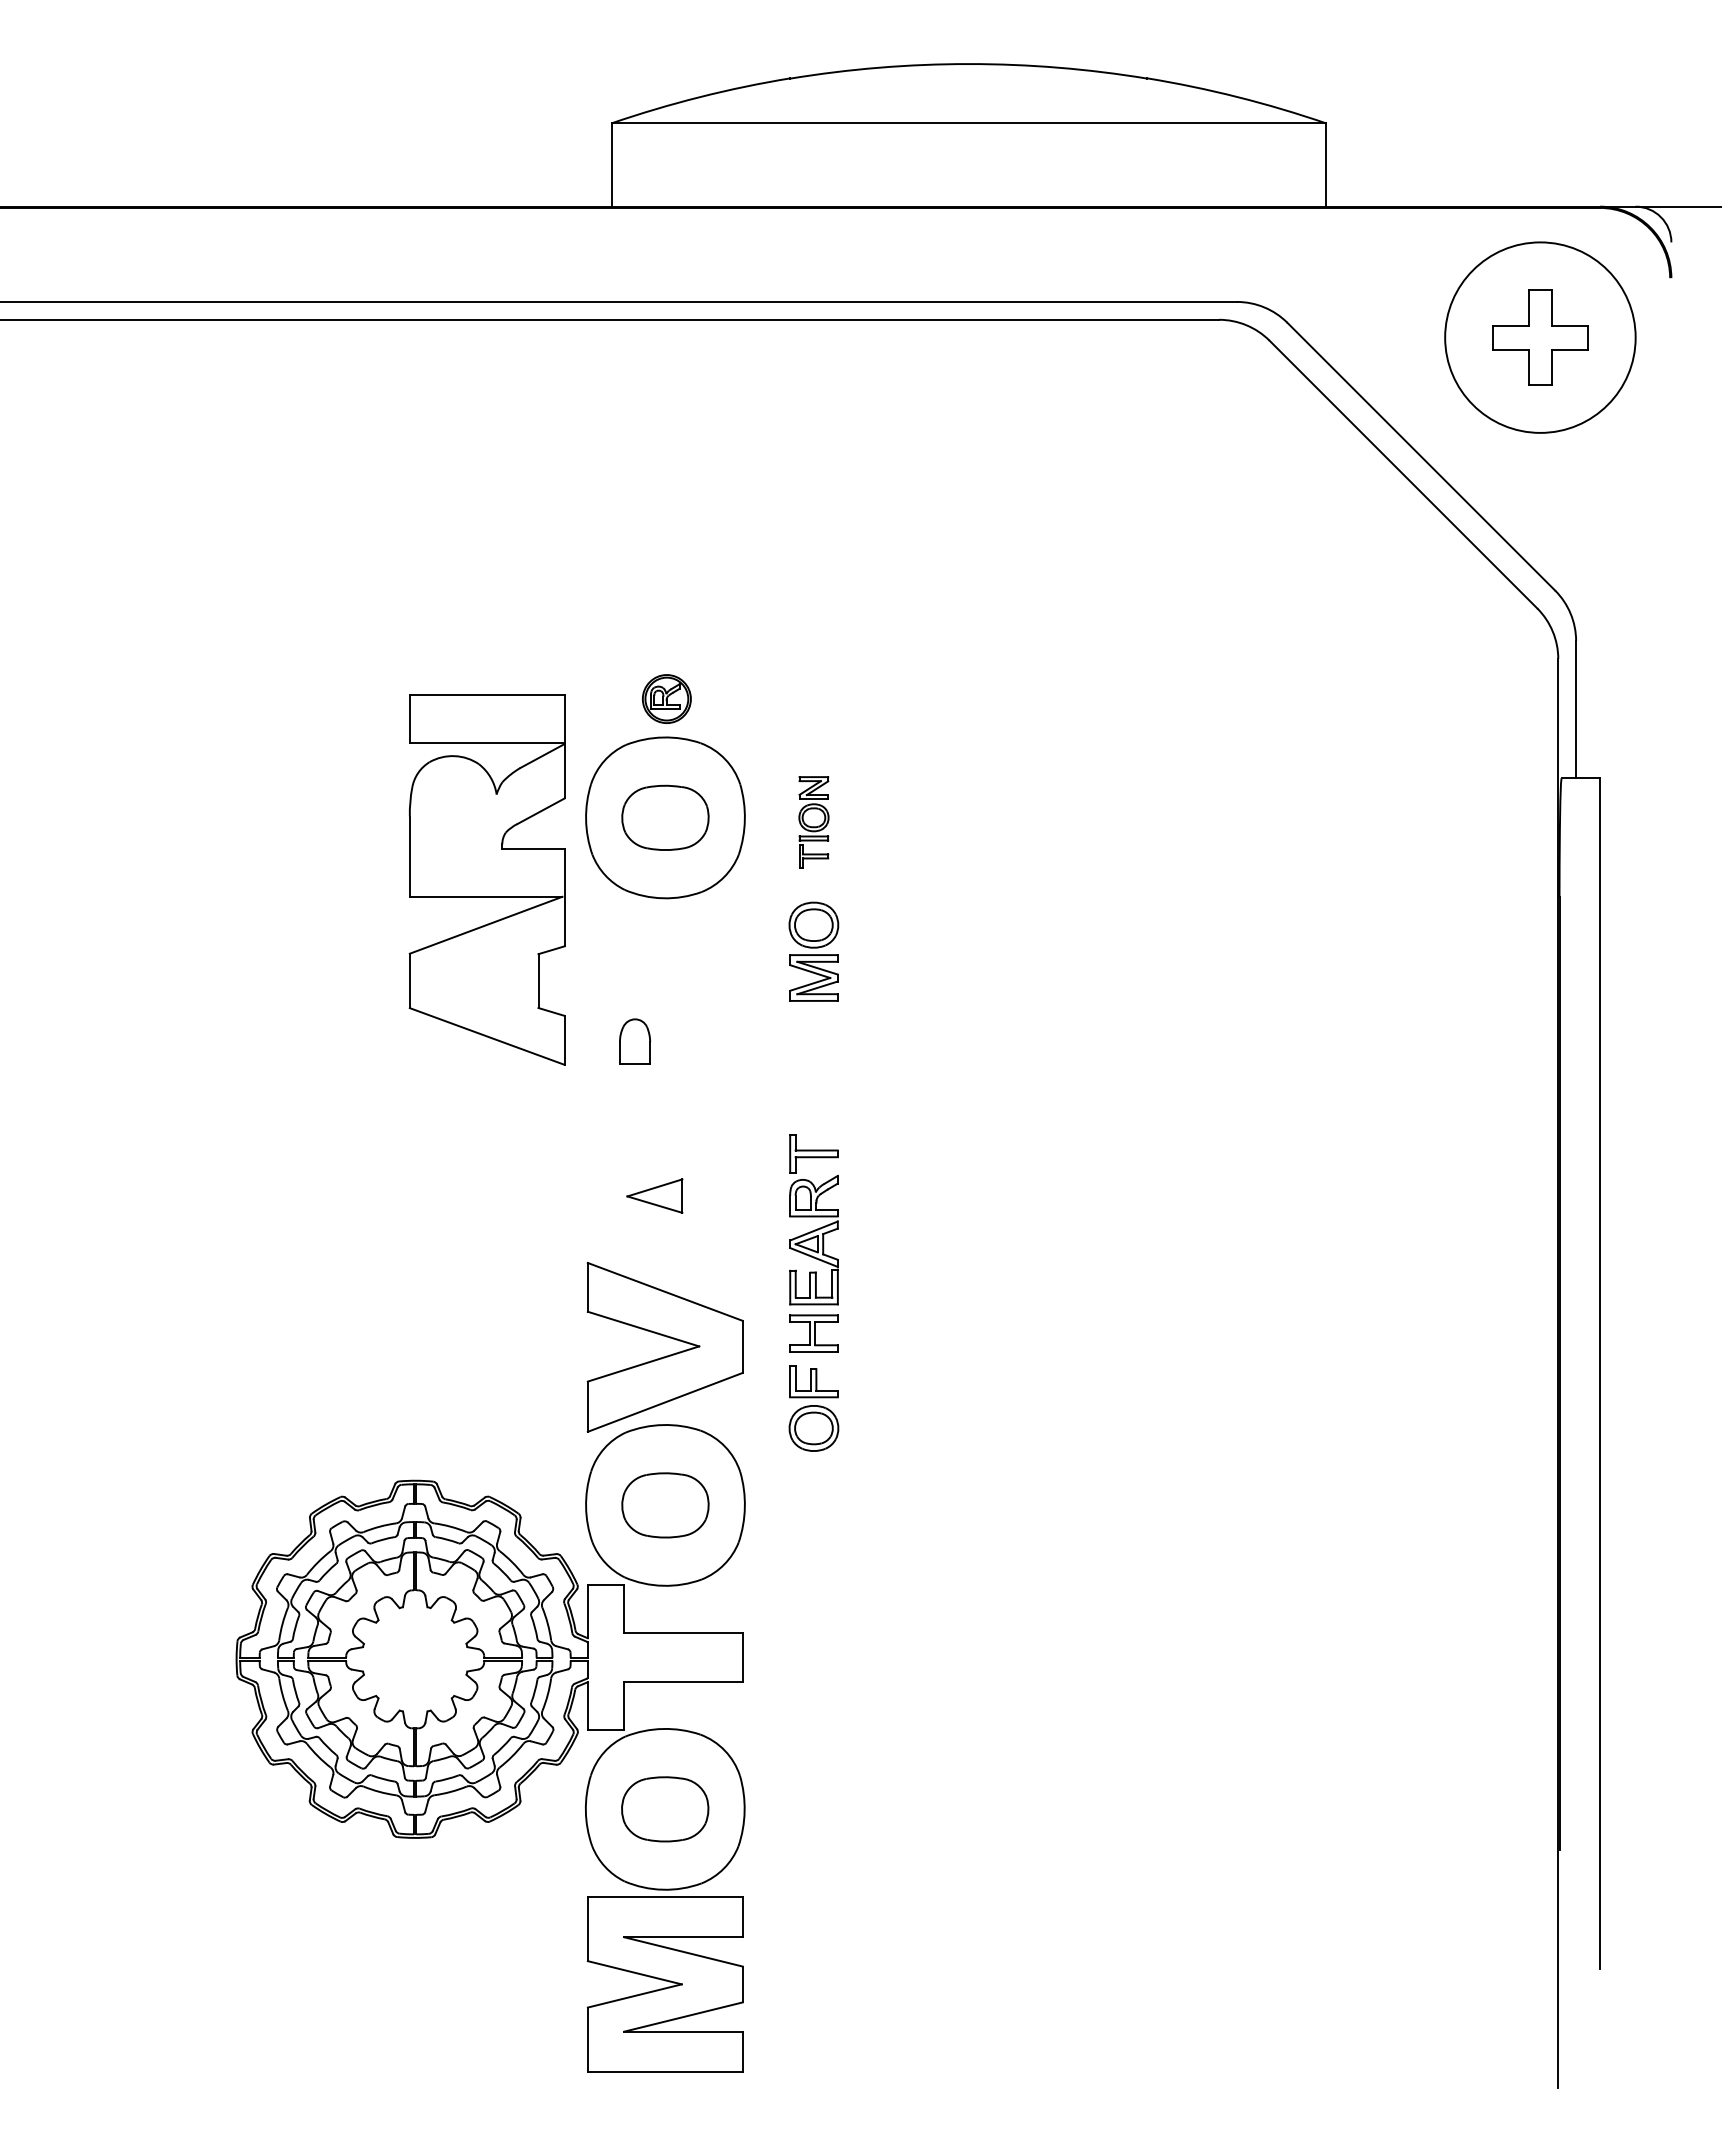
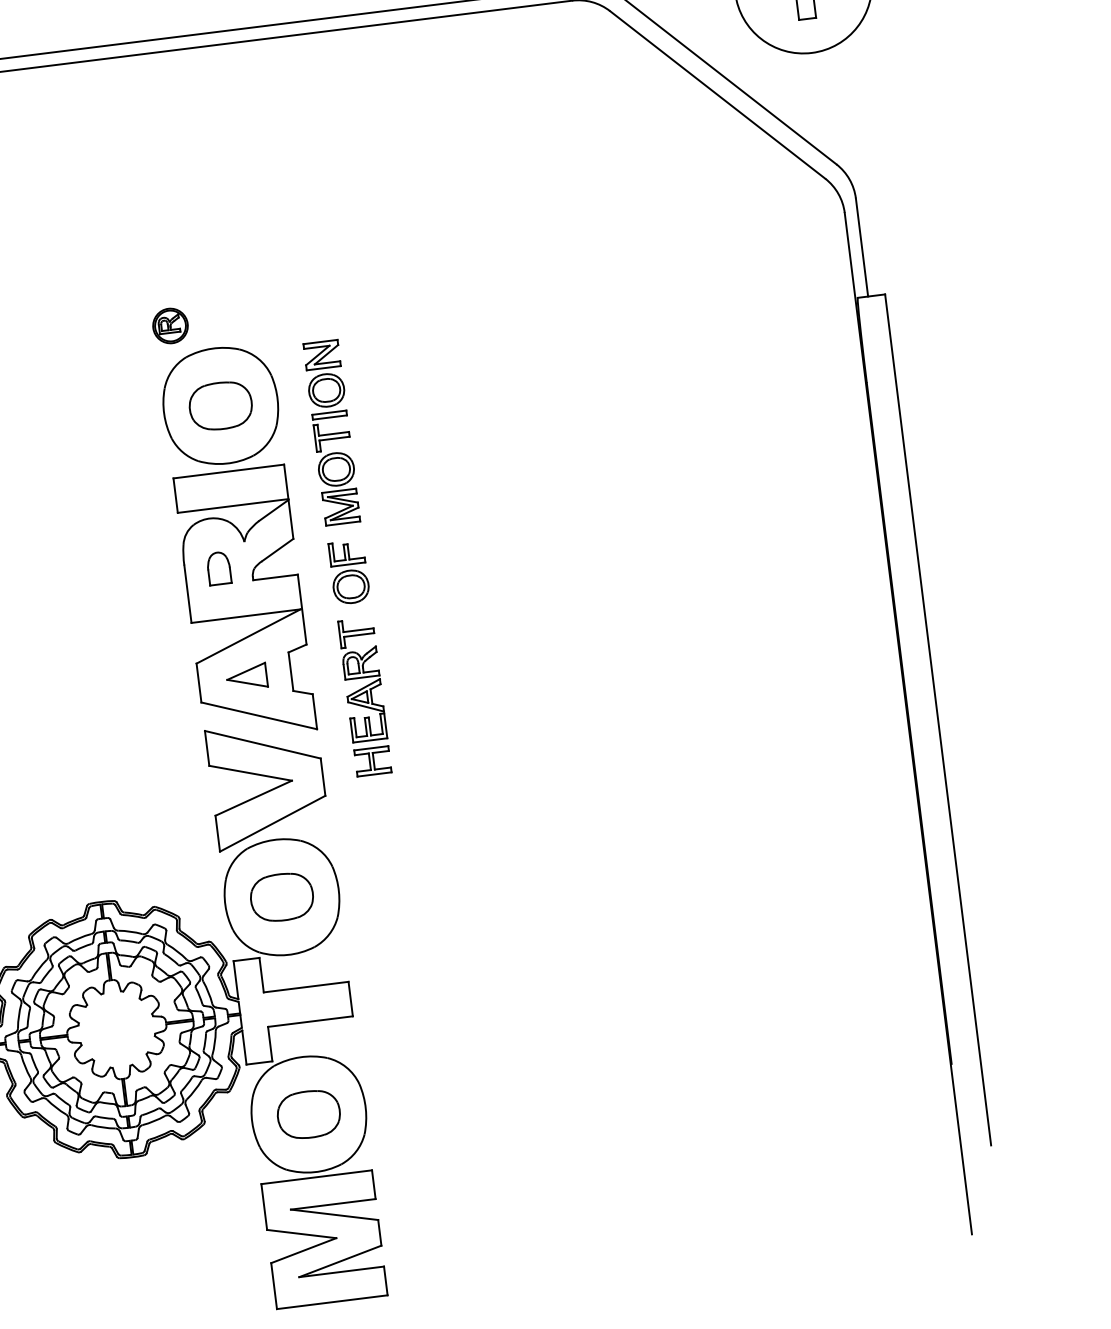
part: (666, 698) -> (170, 325), moved
part: (813, 822) -> (327, 396), size x1.67
part: (486, 879) -> (244, 603), moved
part: (813, 1408) -> (349, 572), moved

